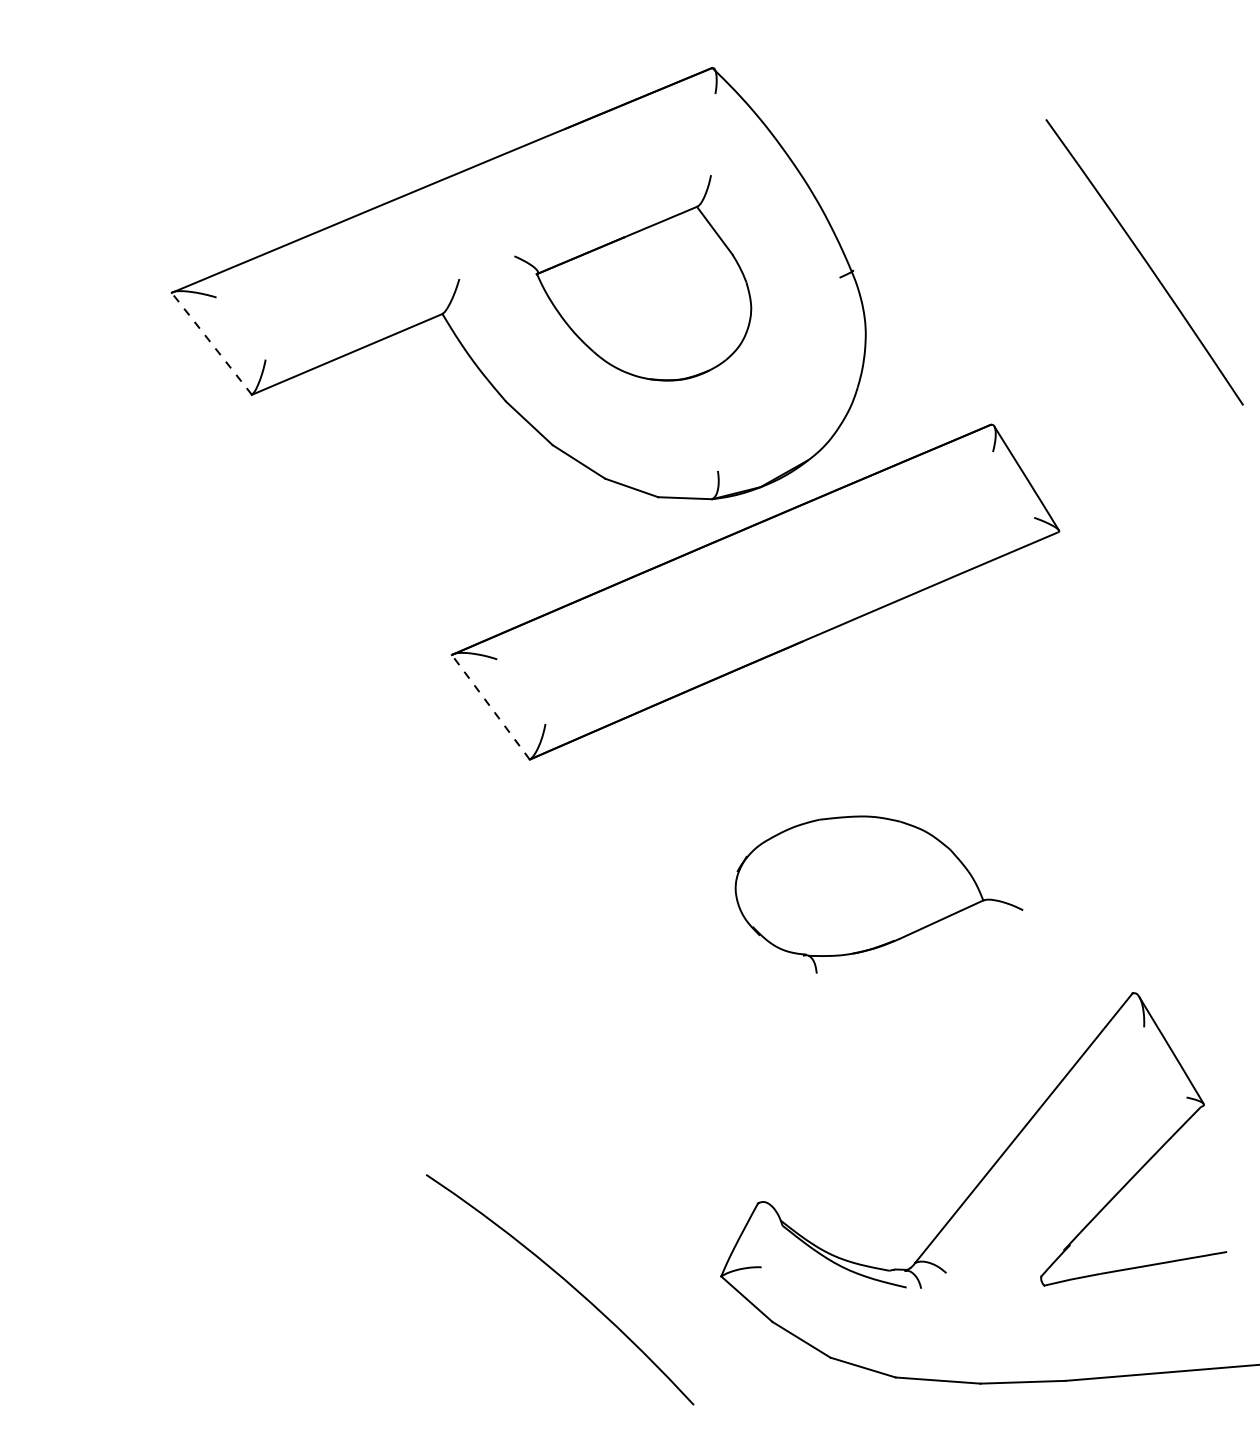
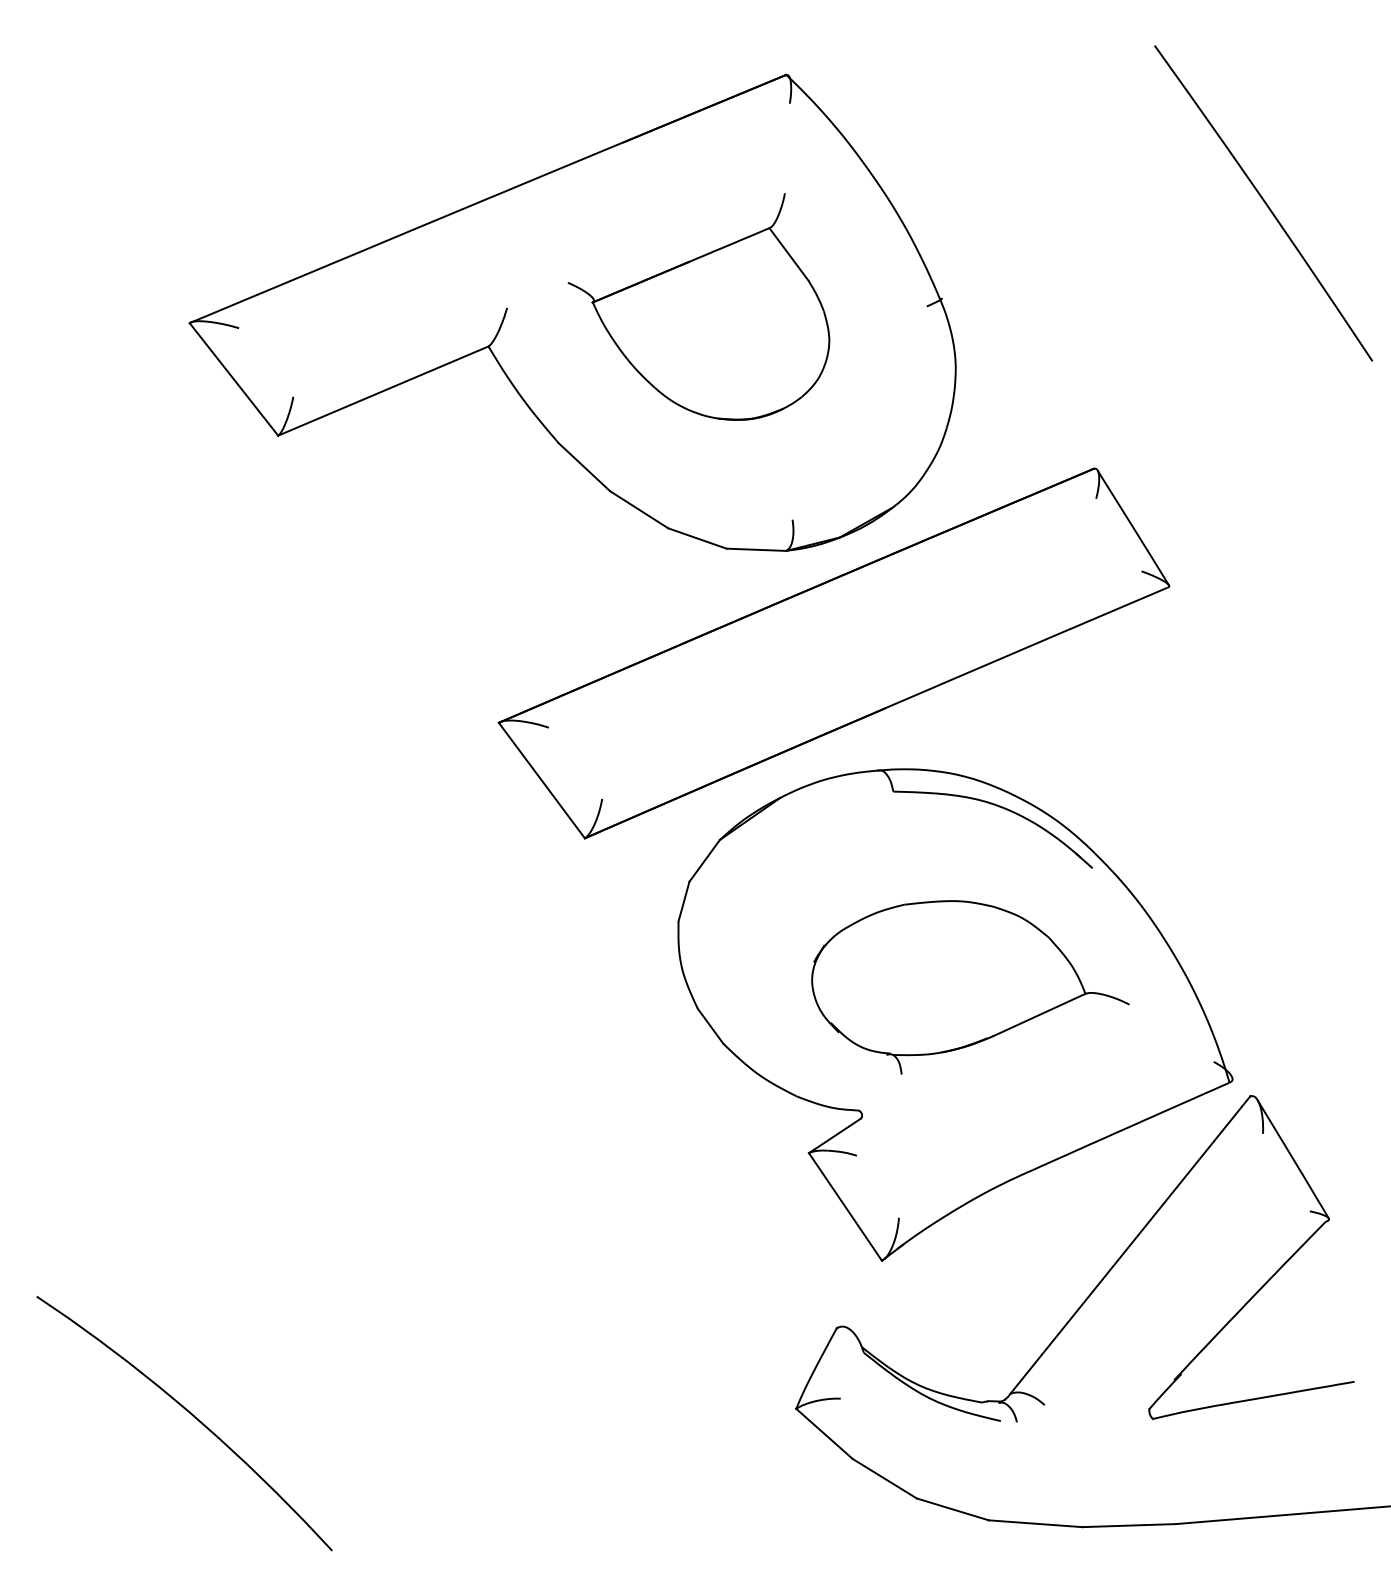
curve: (1145, 262) -> (1264, 203), moved
line: (211, 343) -> (233, 379), dashed -> solid
line: (490, 706) -> (541, 779), dashed -> solid
part: (865, 919) -> (955, 1014), added
curve: (566, 1282) -> (191, 1415), moved

